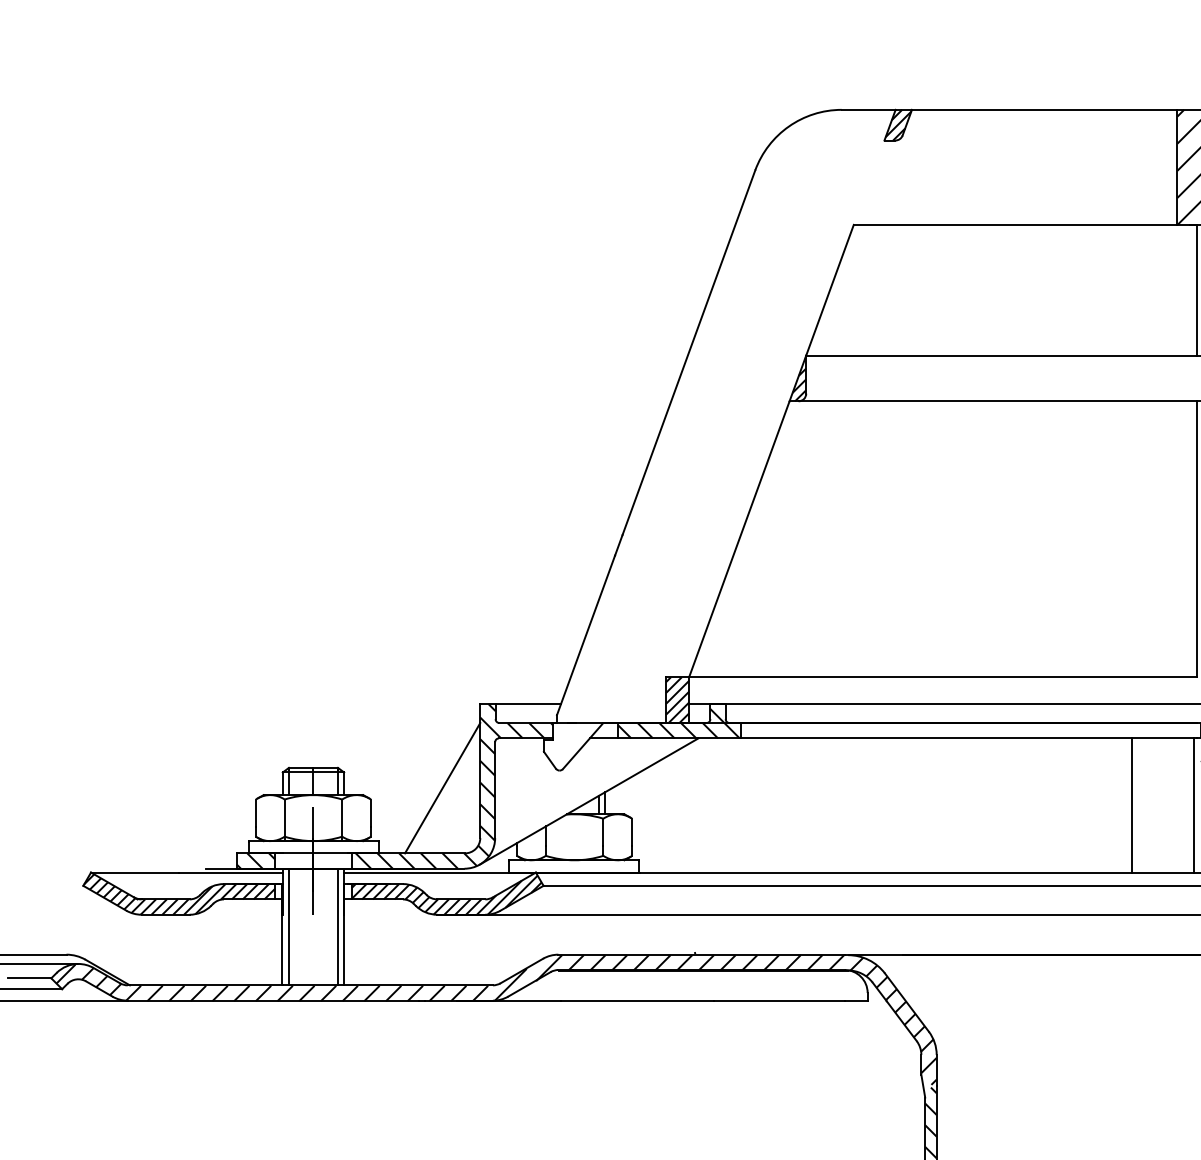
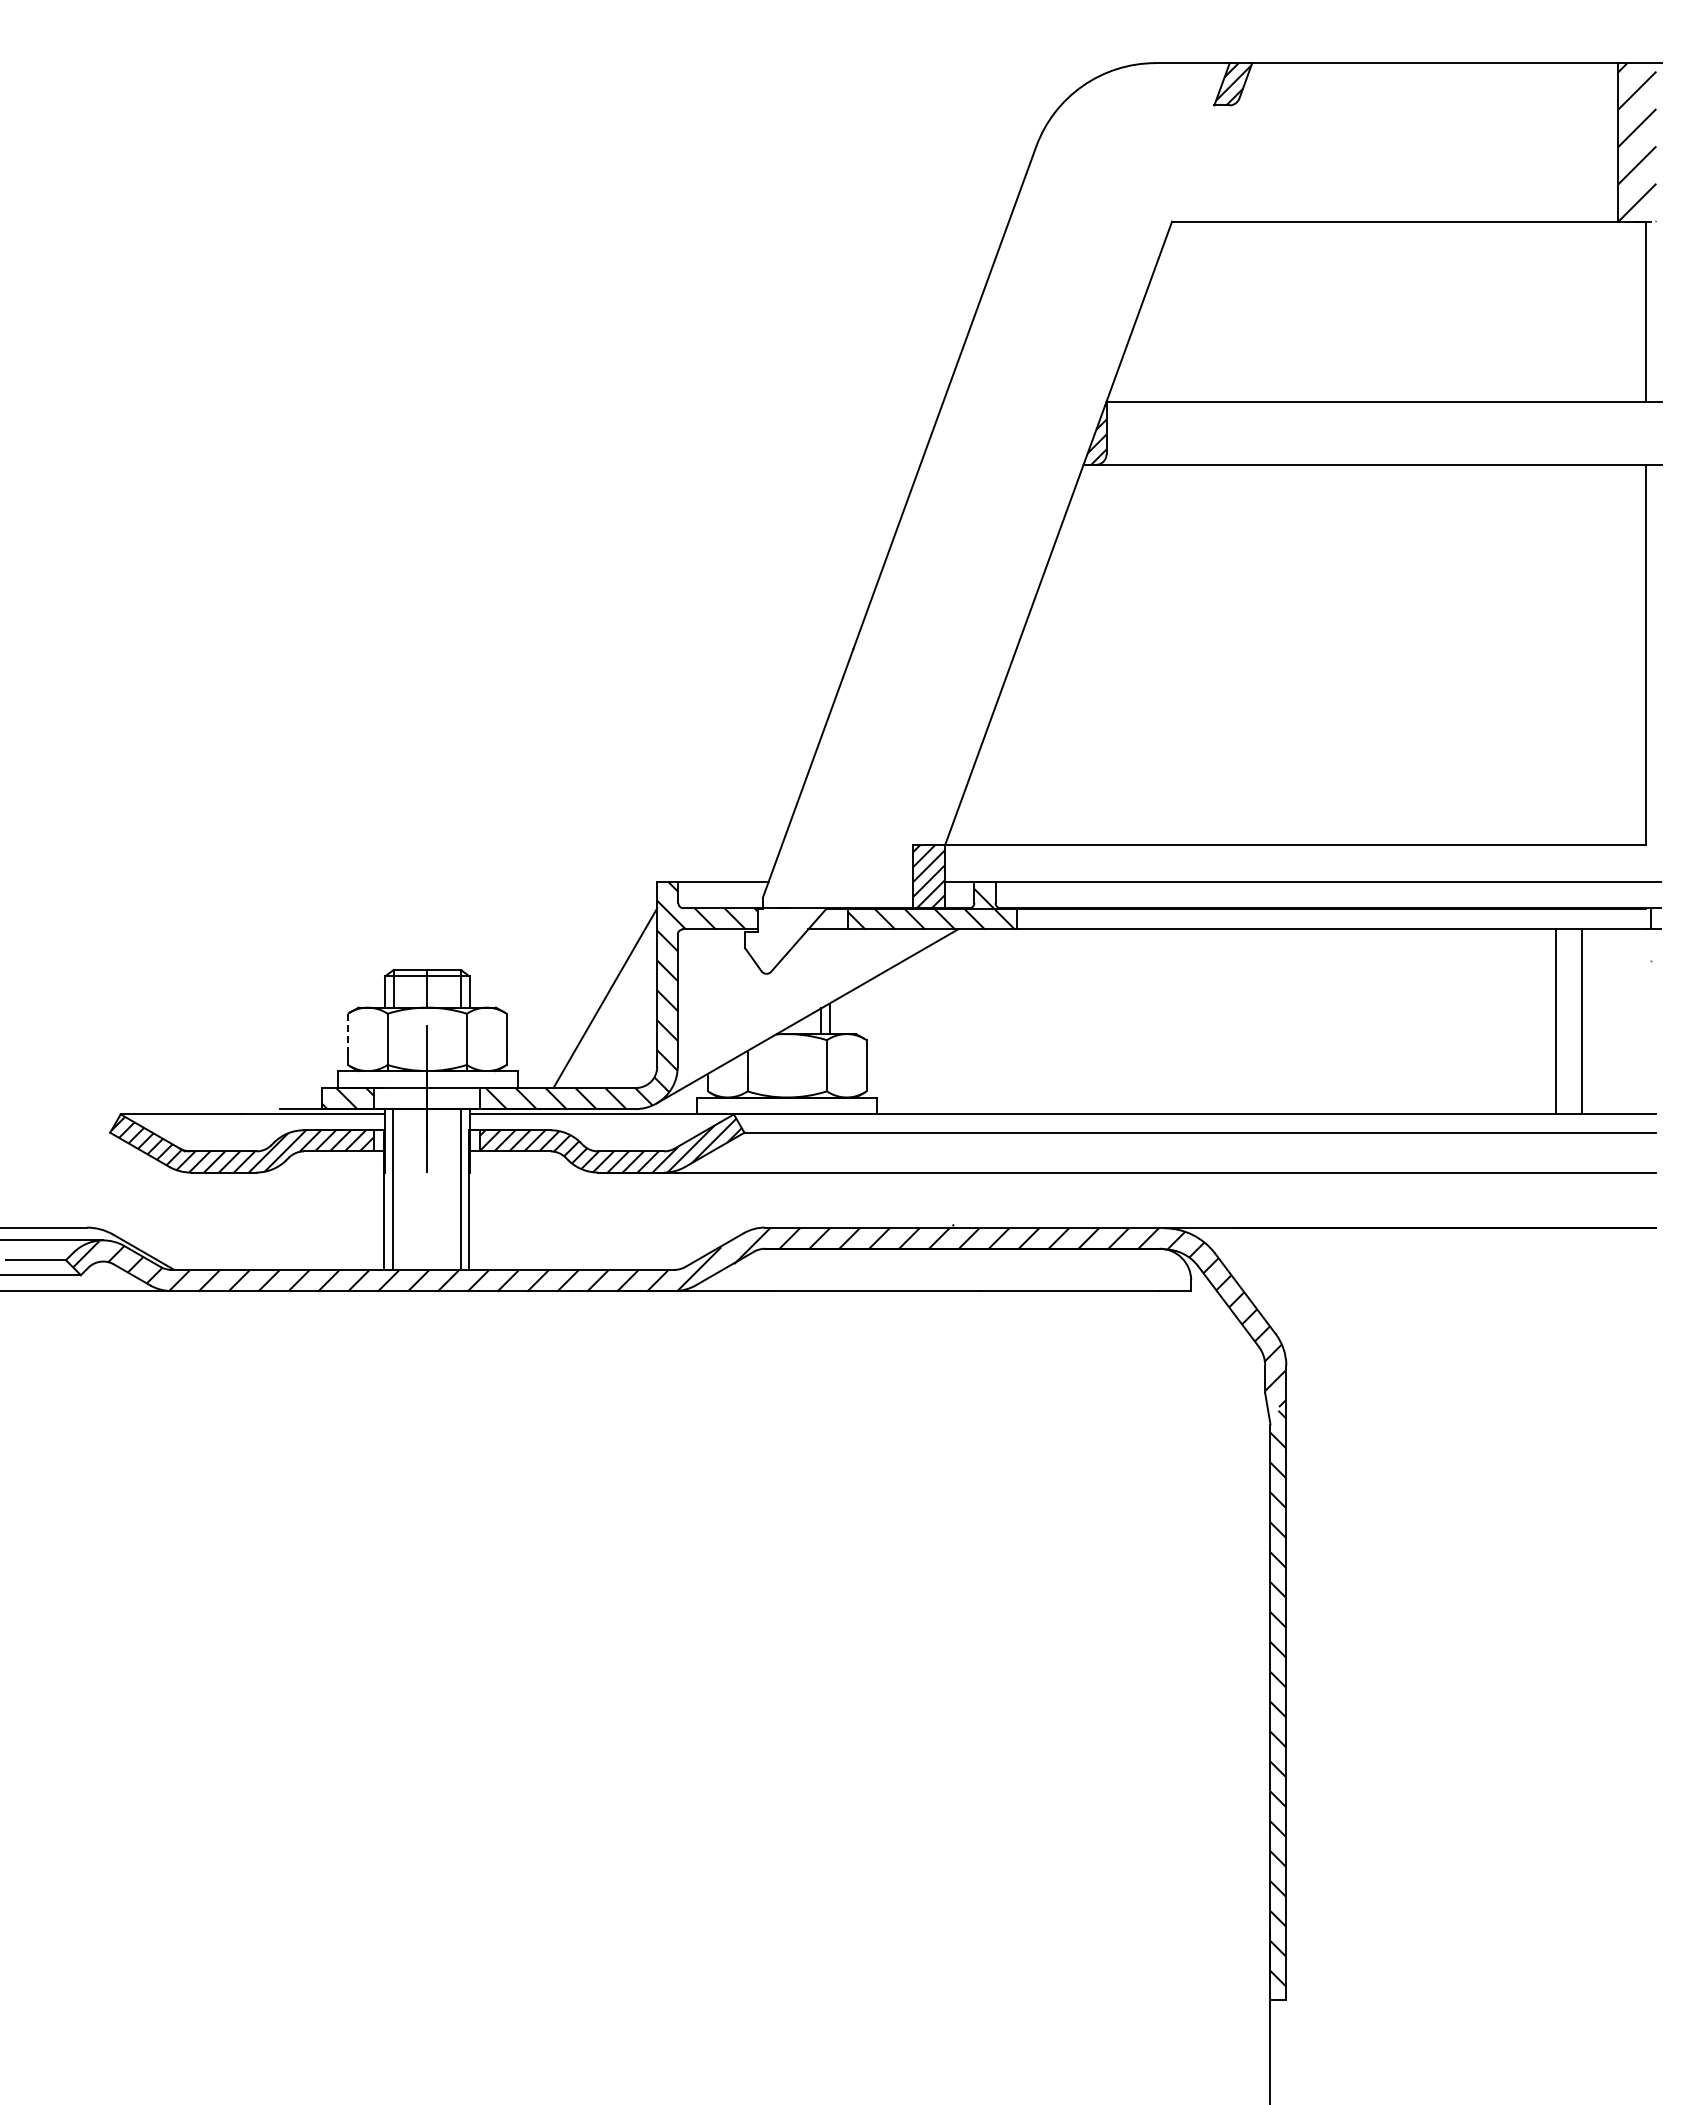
line: (1193, 805) -> (1582, 1021), moved
line: (255, 813) -> (347, 1032), solid -> dashed

